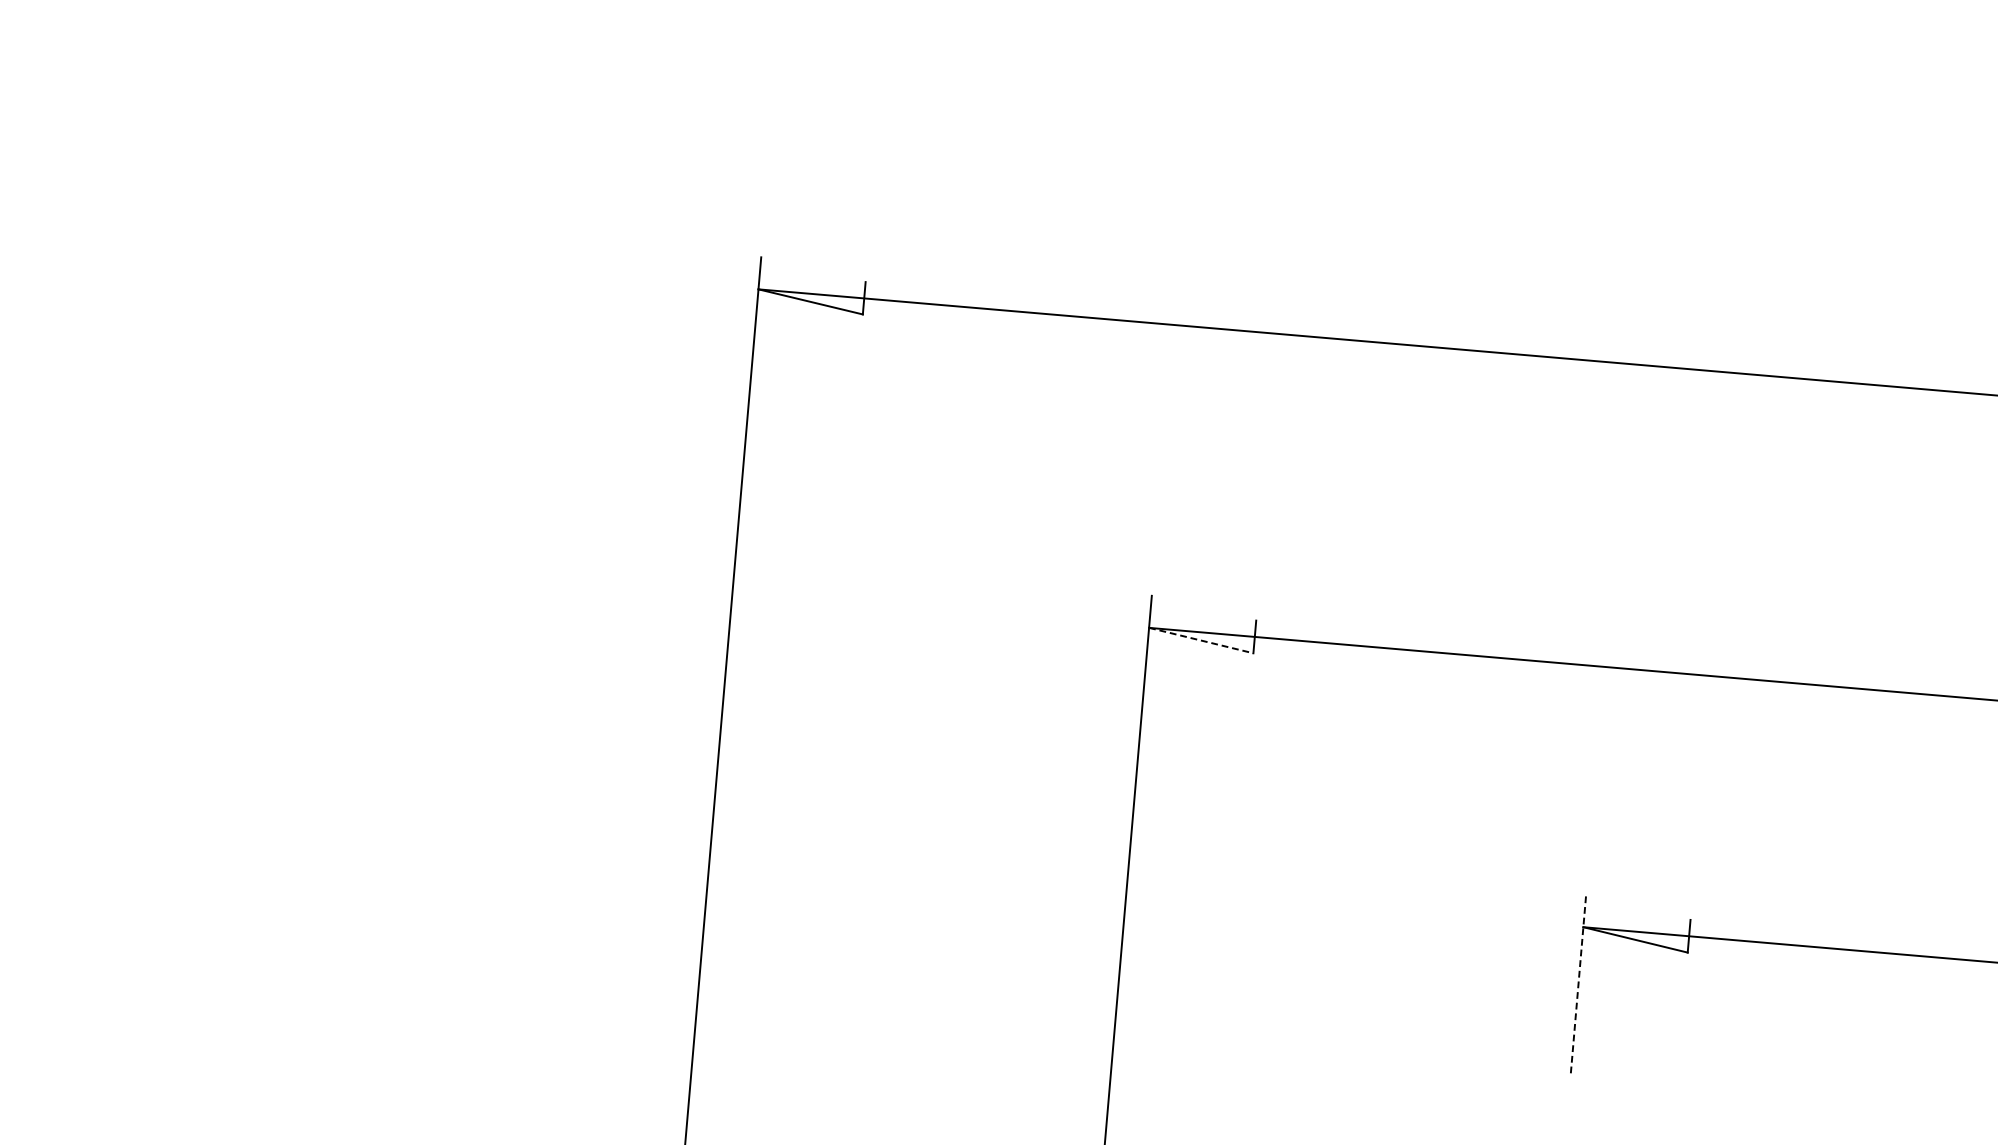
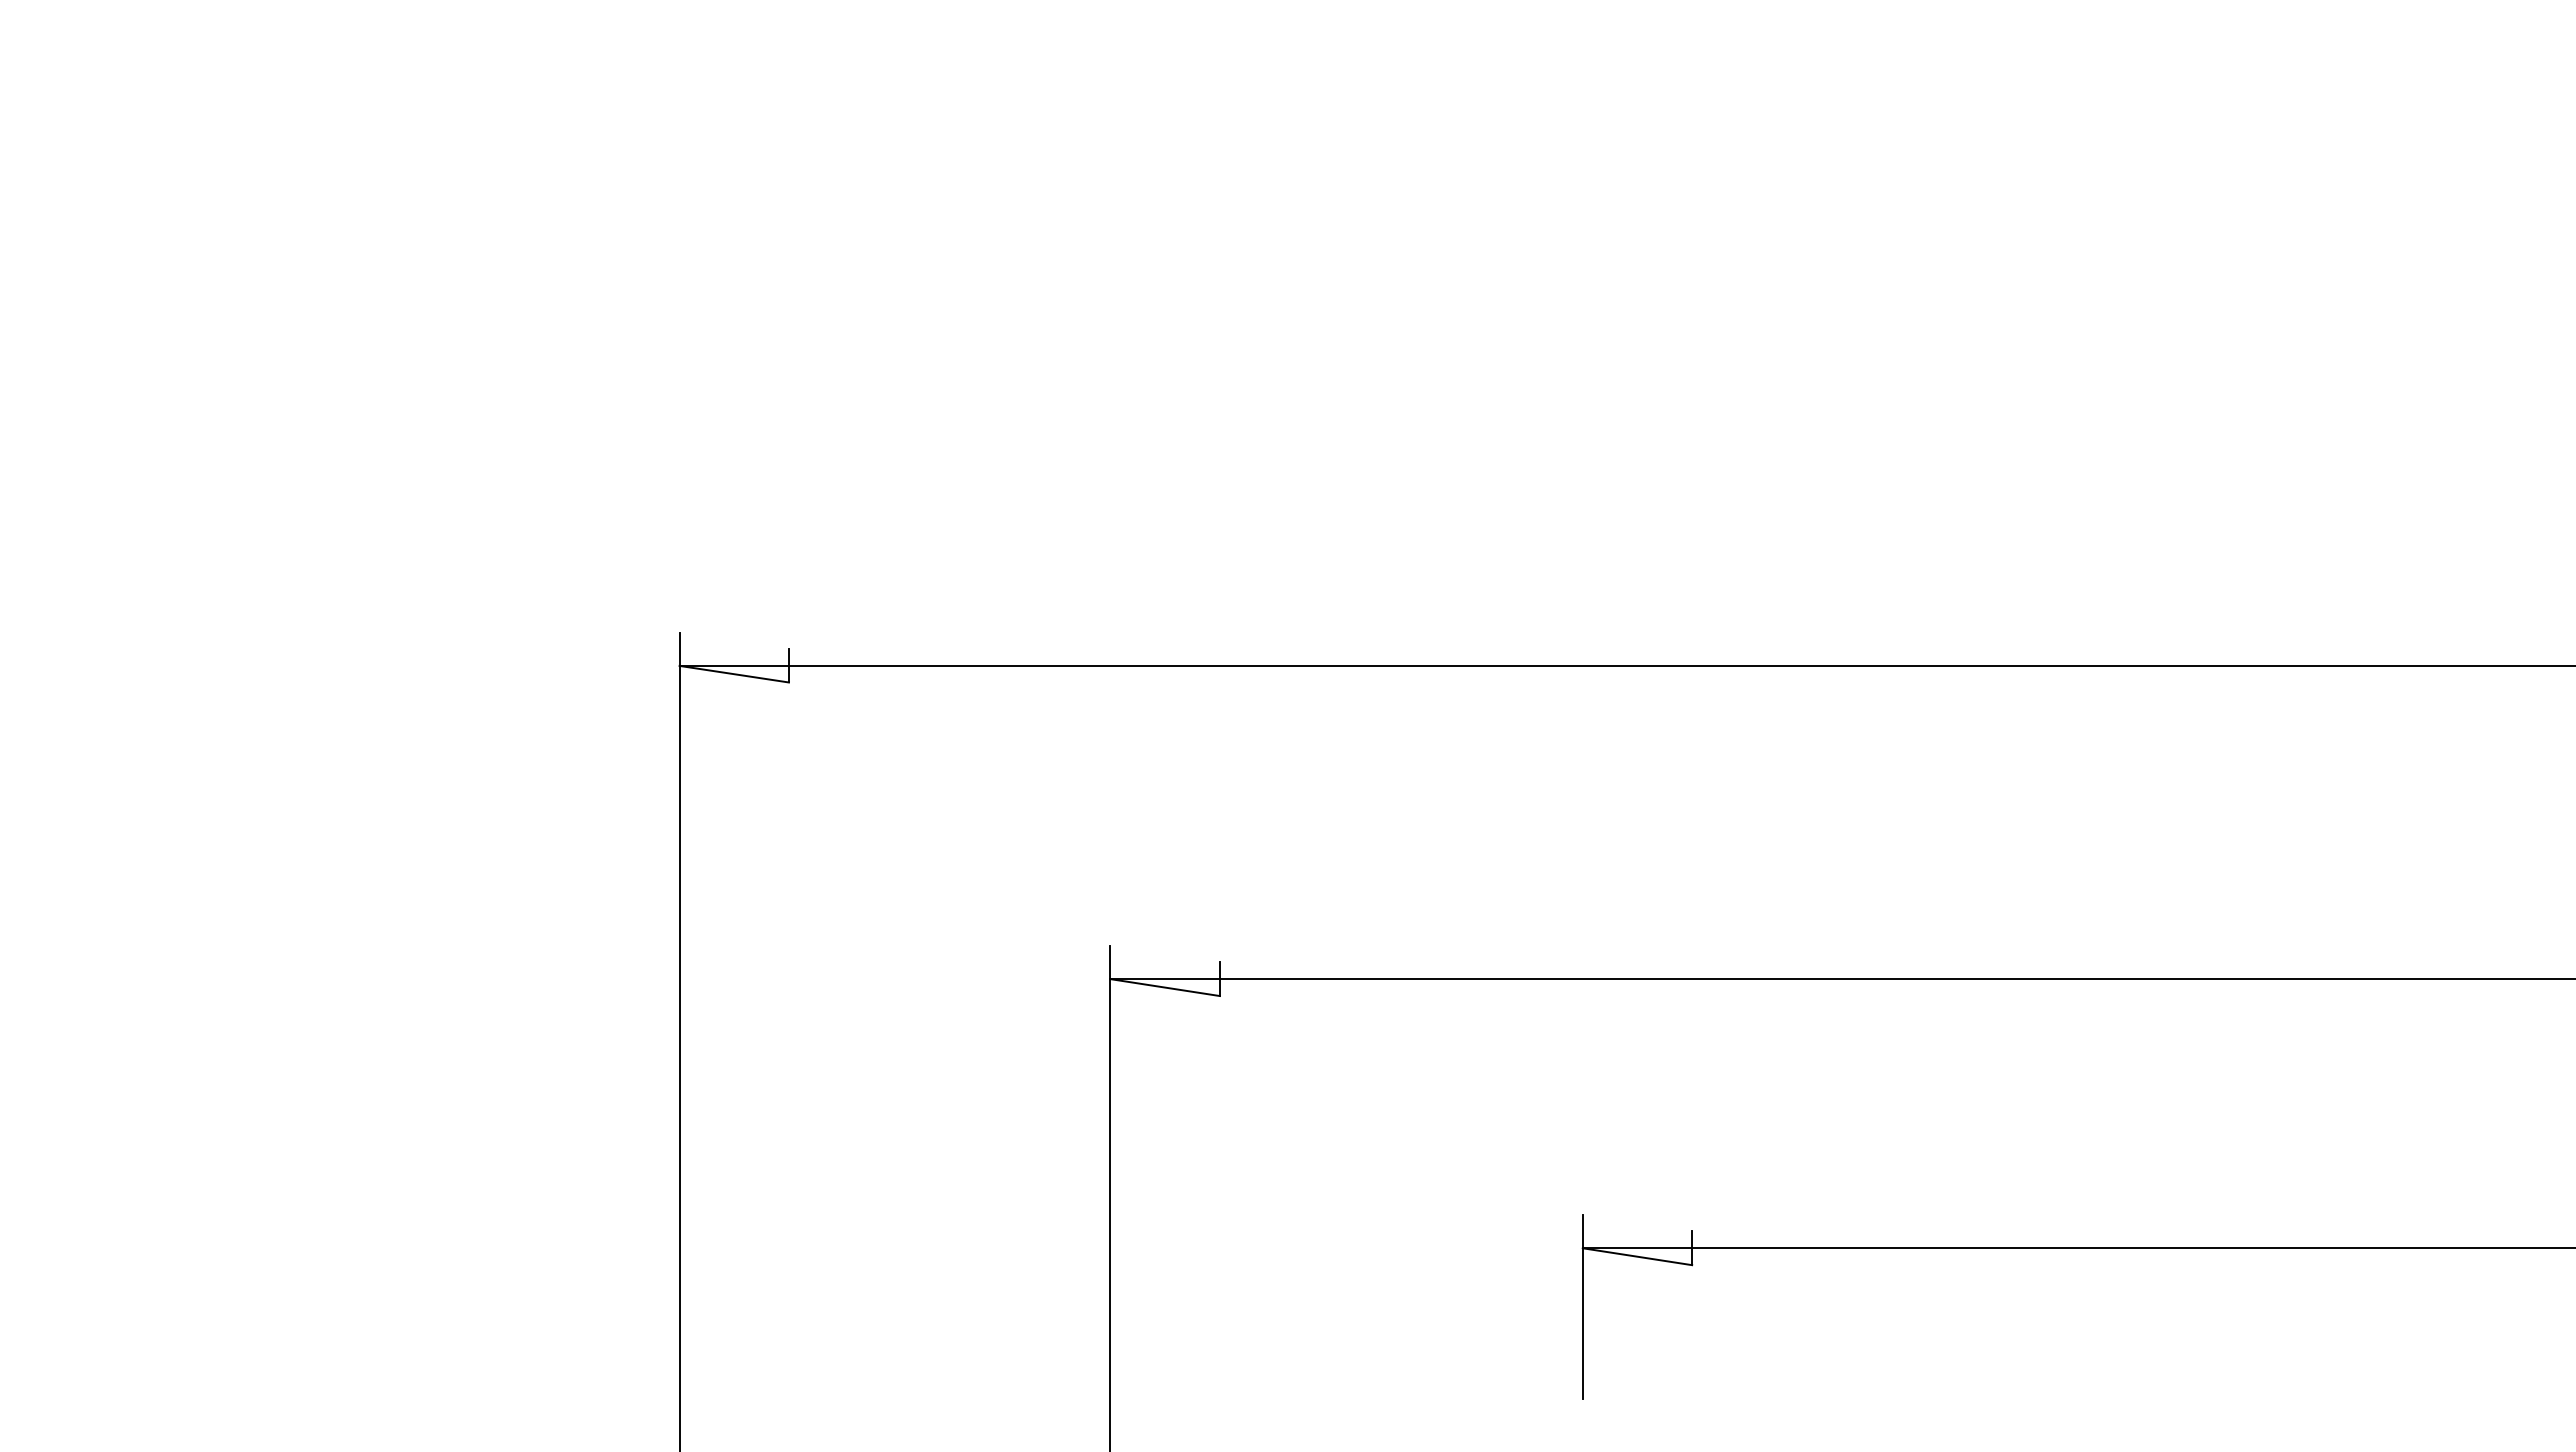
line: (1201, 640) -> (1165, 987), dashed -> solid
line: (1578, 983) -> (1582, 1306), dashed -> solid

